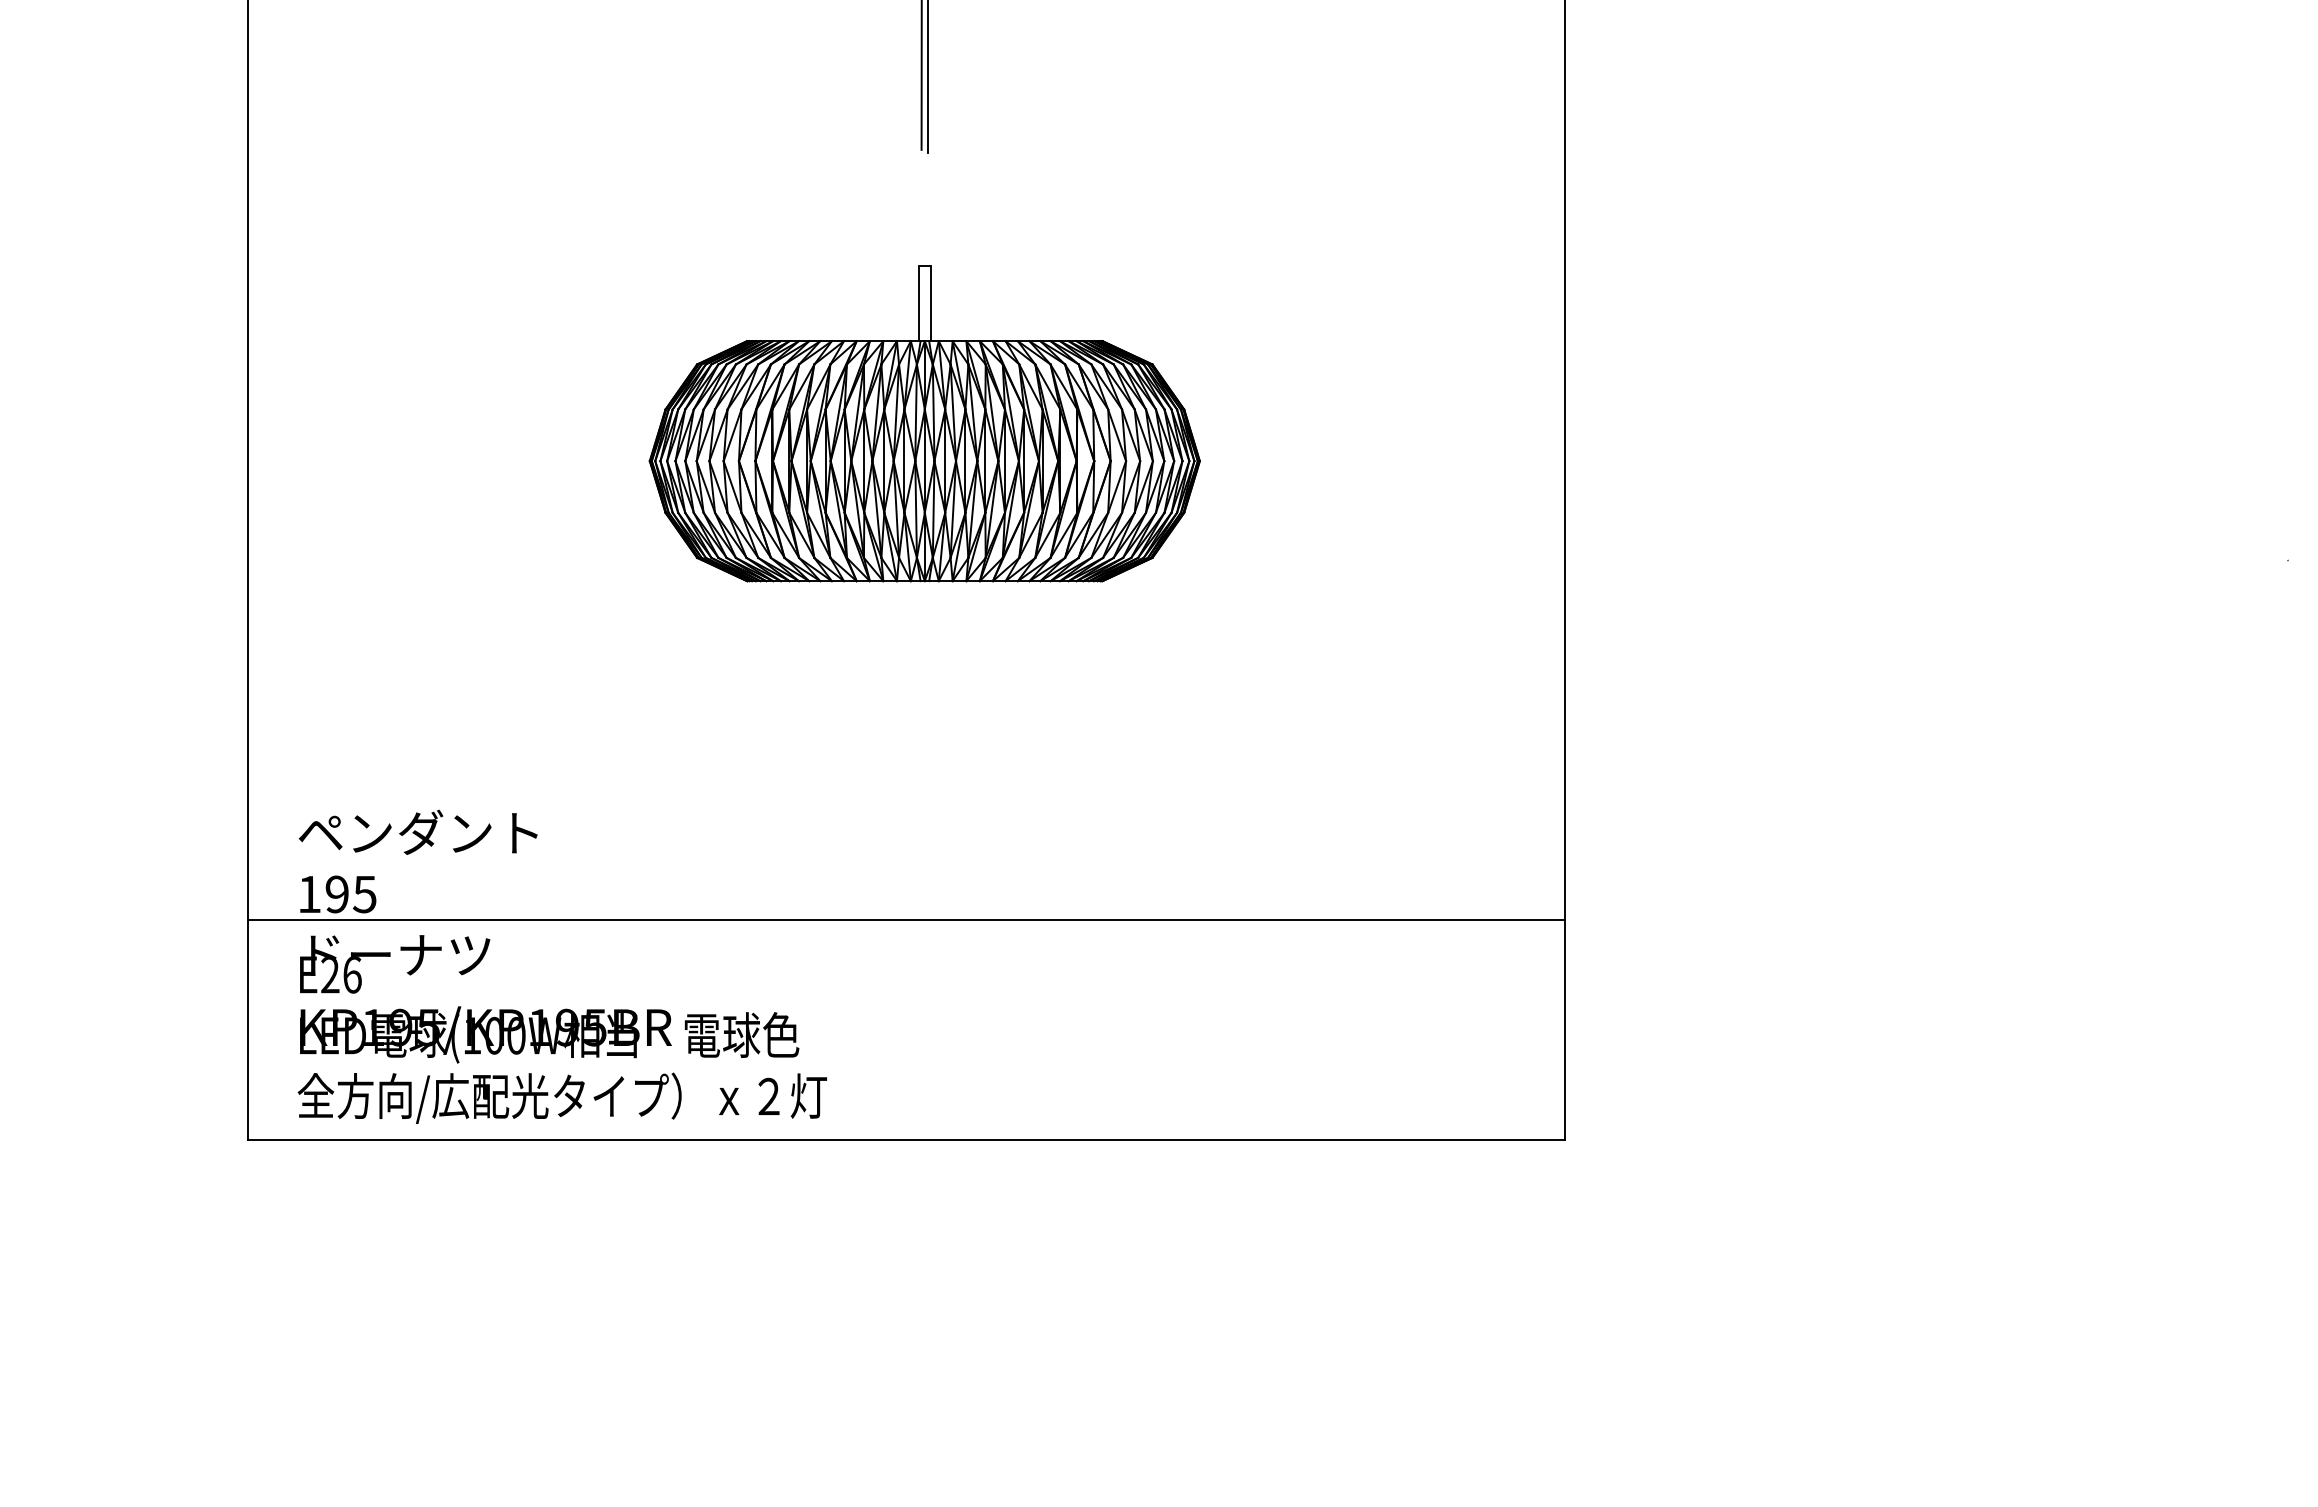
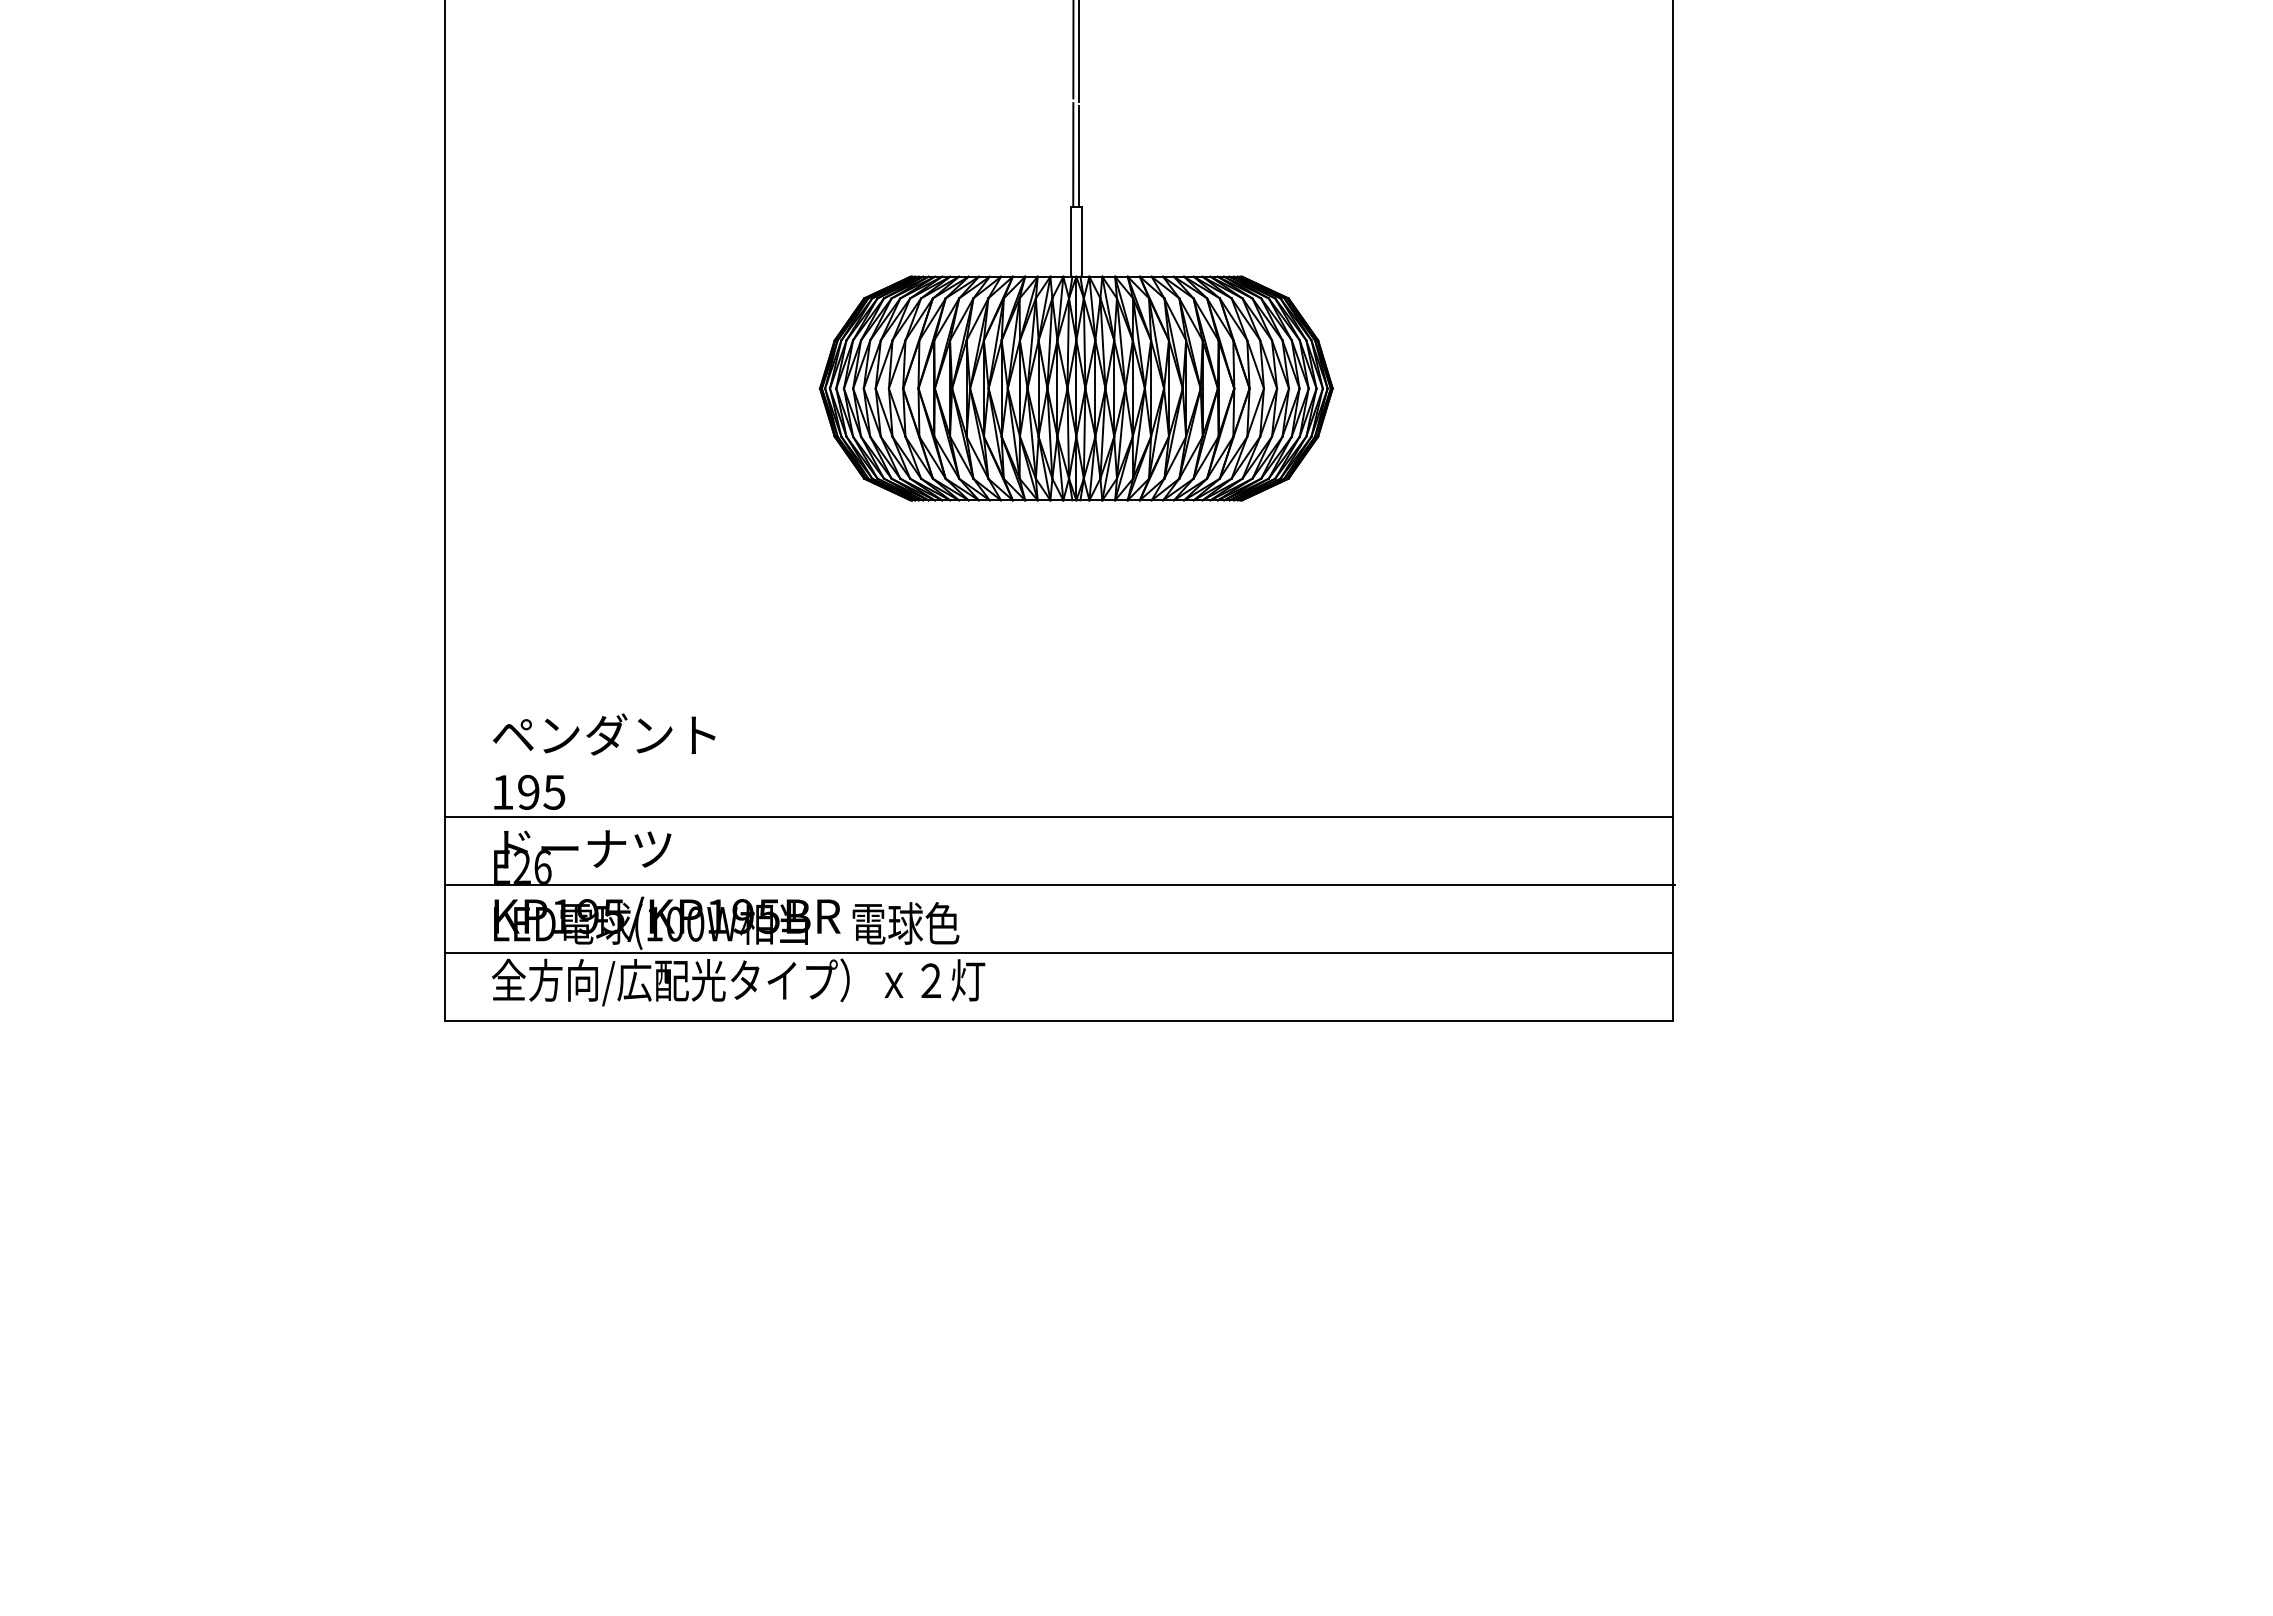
line: (921, 210) -> (1073, 154), added
line: (928, 212) -> (1079, 156), added
line: (907, 993) -> (1060, 884), added
line: (905, 1067) -> (1058, 953), added

